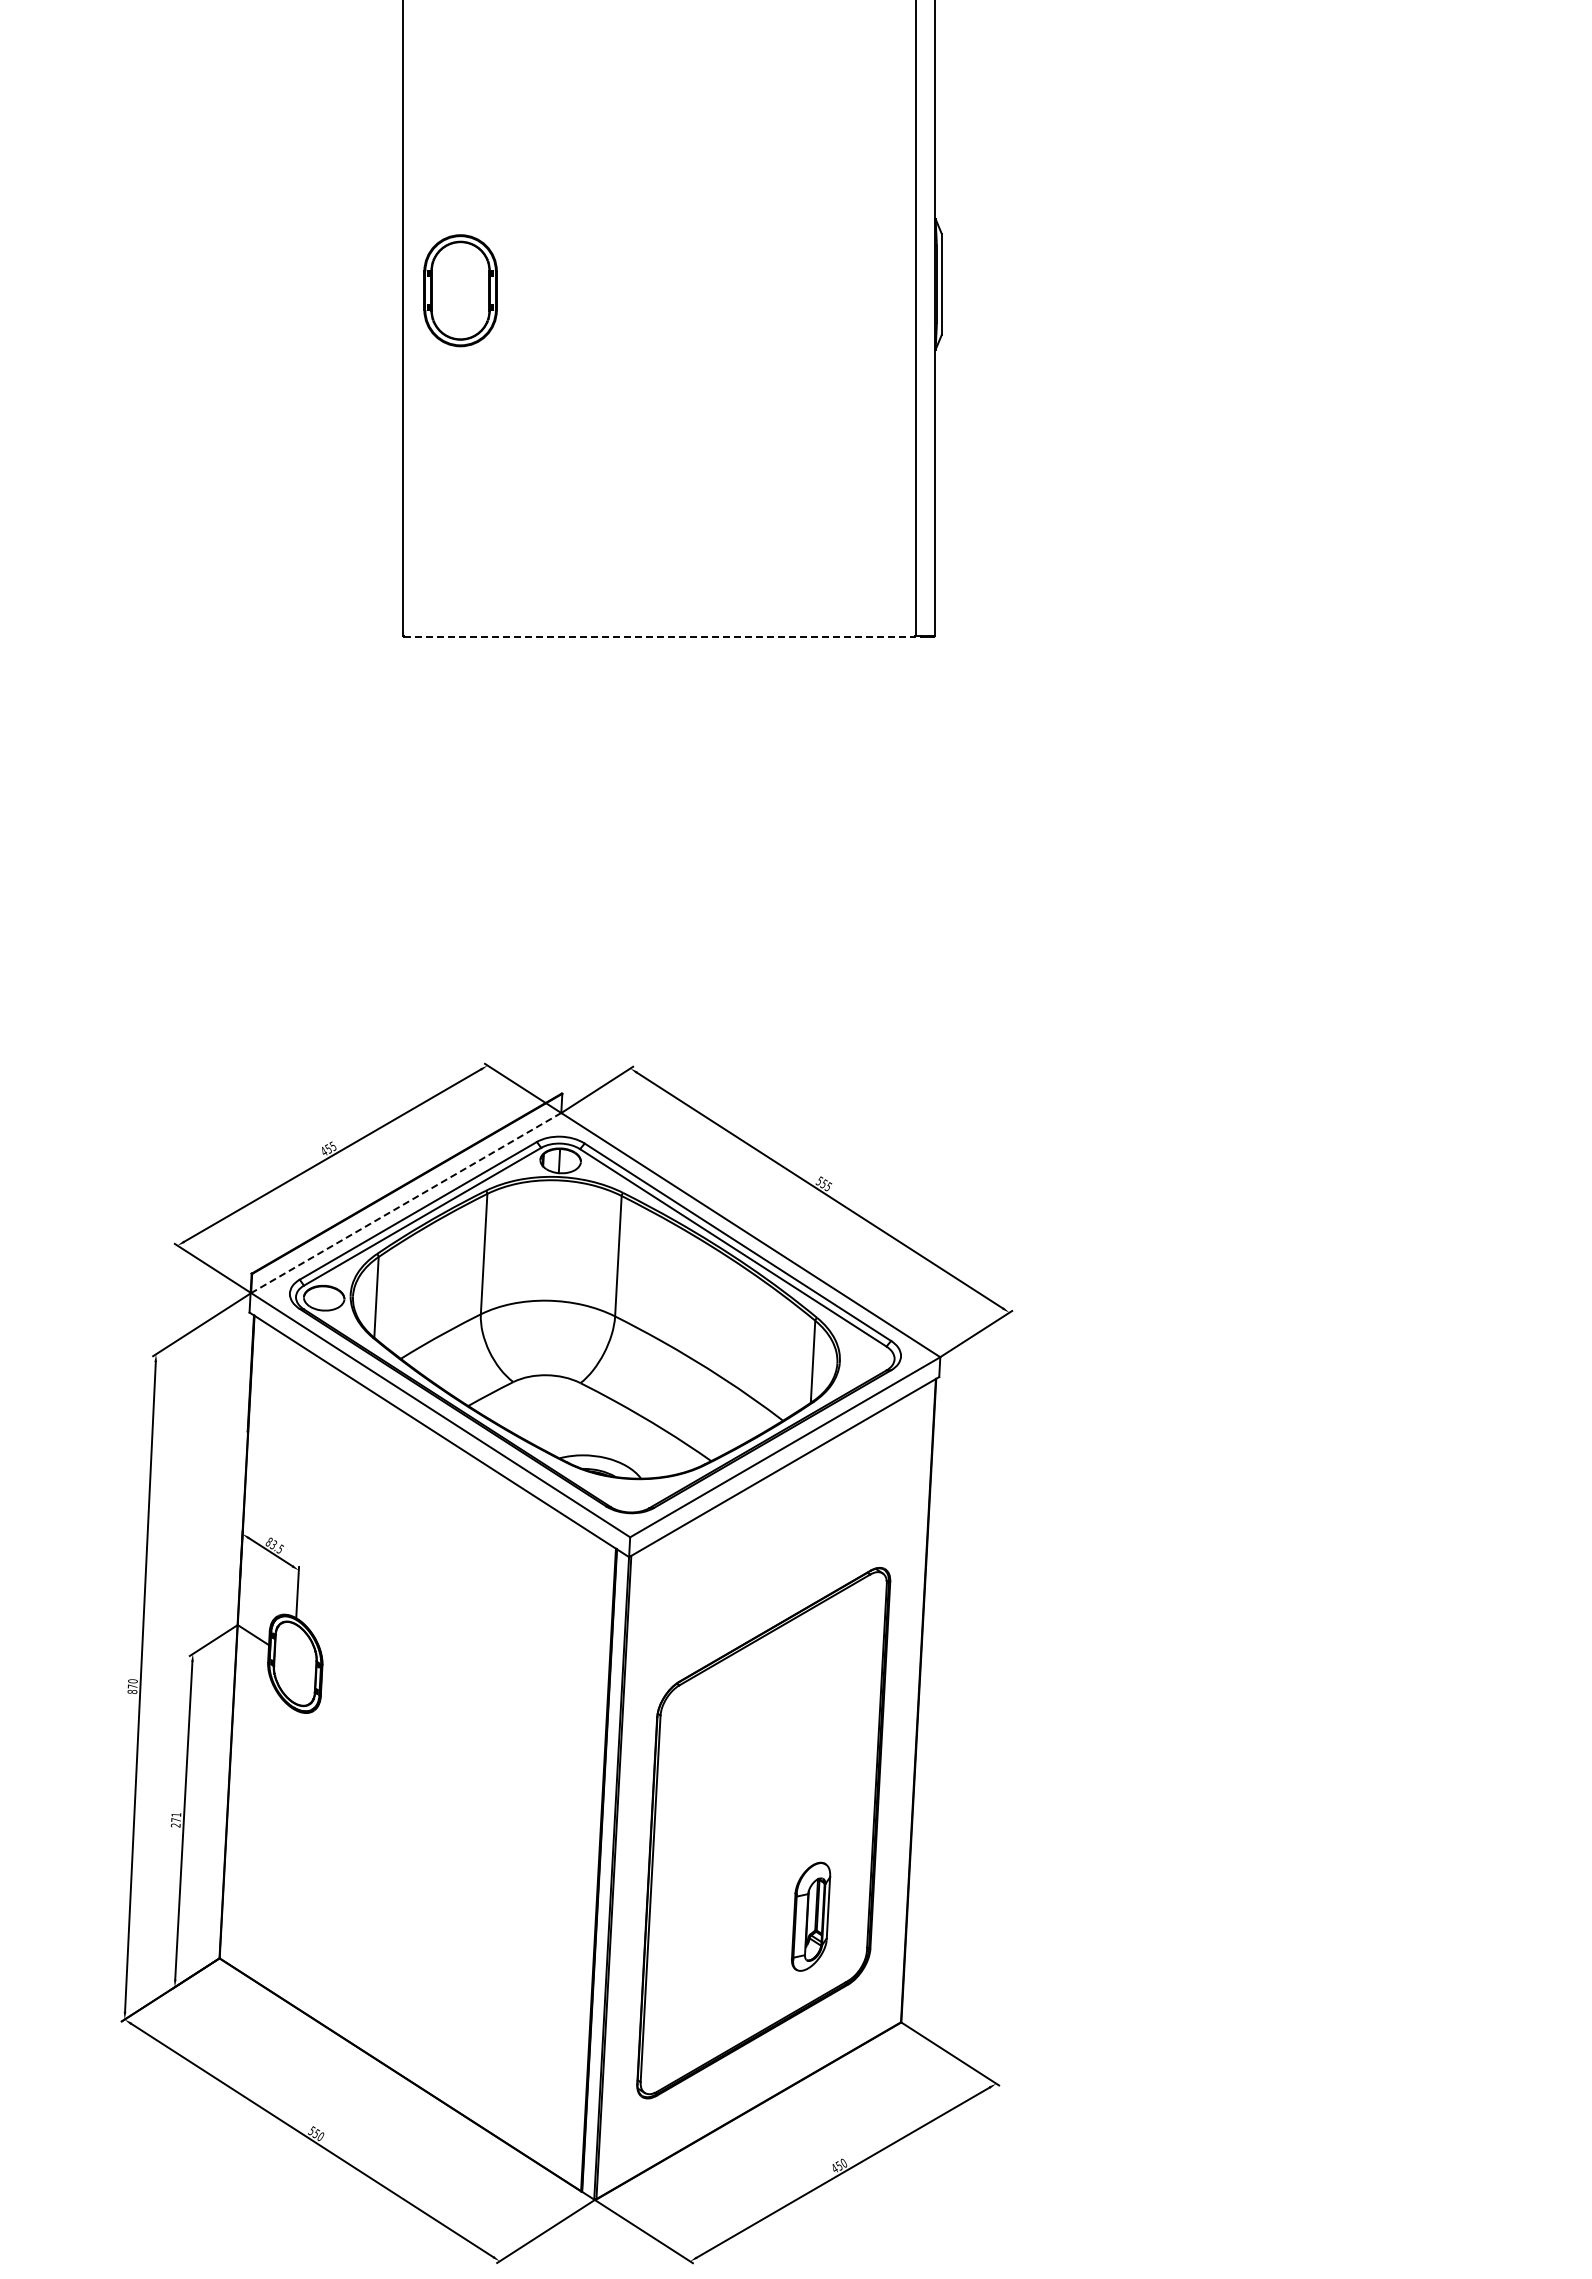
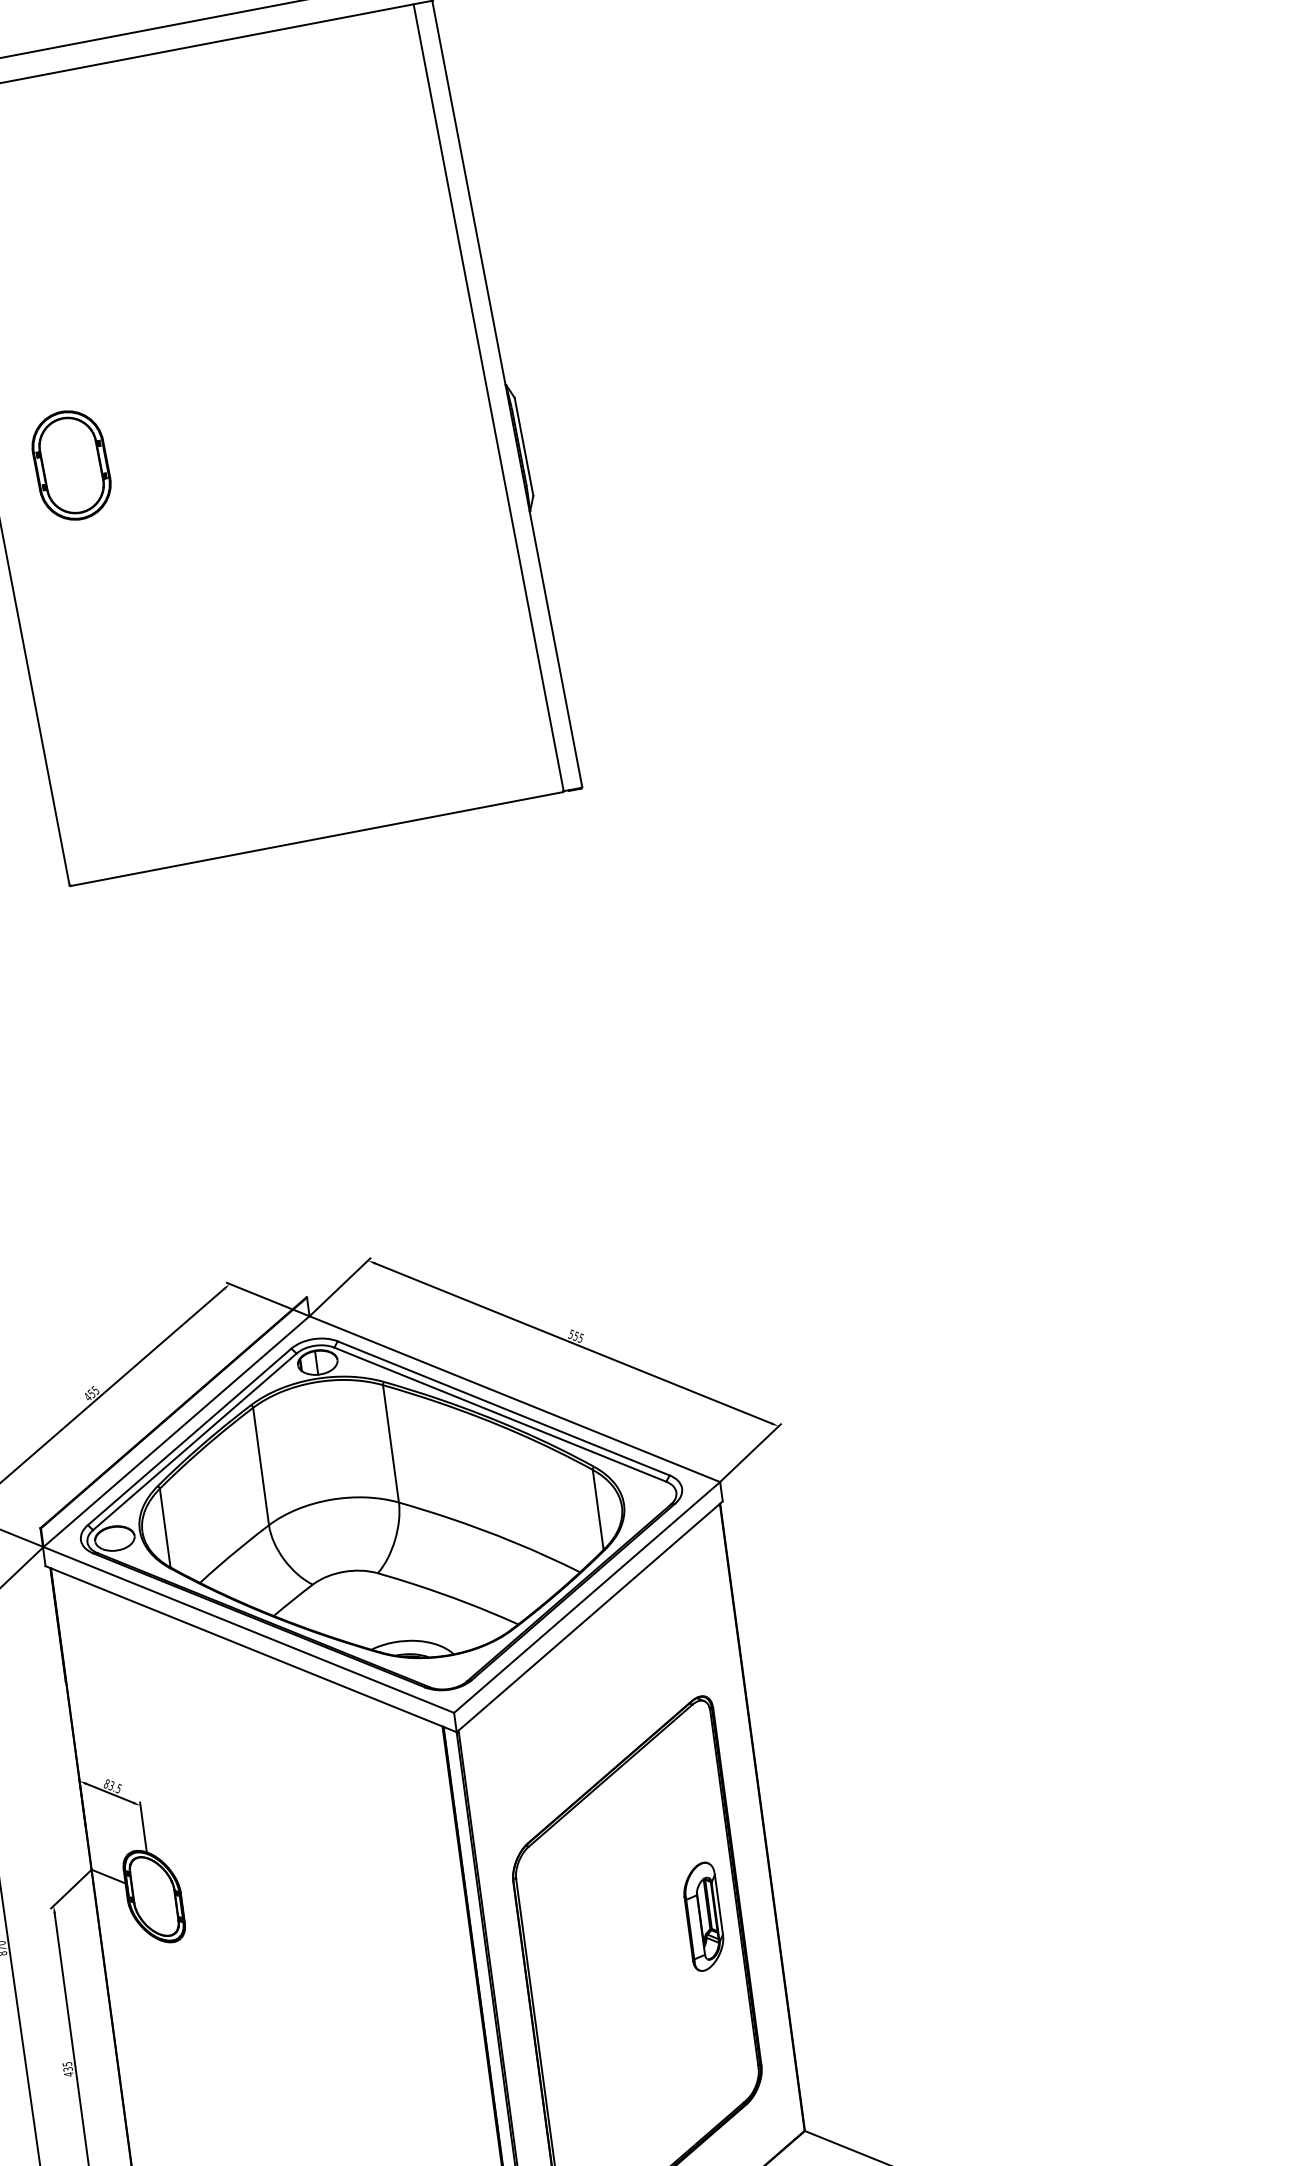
part: (460, 290) -> (71, 465), moved
line: (660, 637) -> (317, 839), dashed -> solid
line: (405, 1203) -> (175, 1432), dashed -> solid
text: (175, 1820) -> (67, 2069), 271 -> 435
part: (810, 1916) -> (703, 1916), moved

